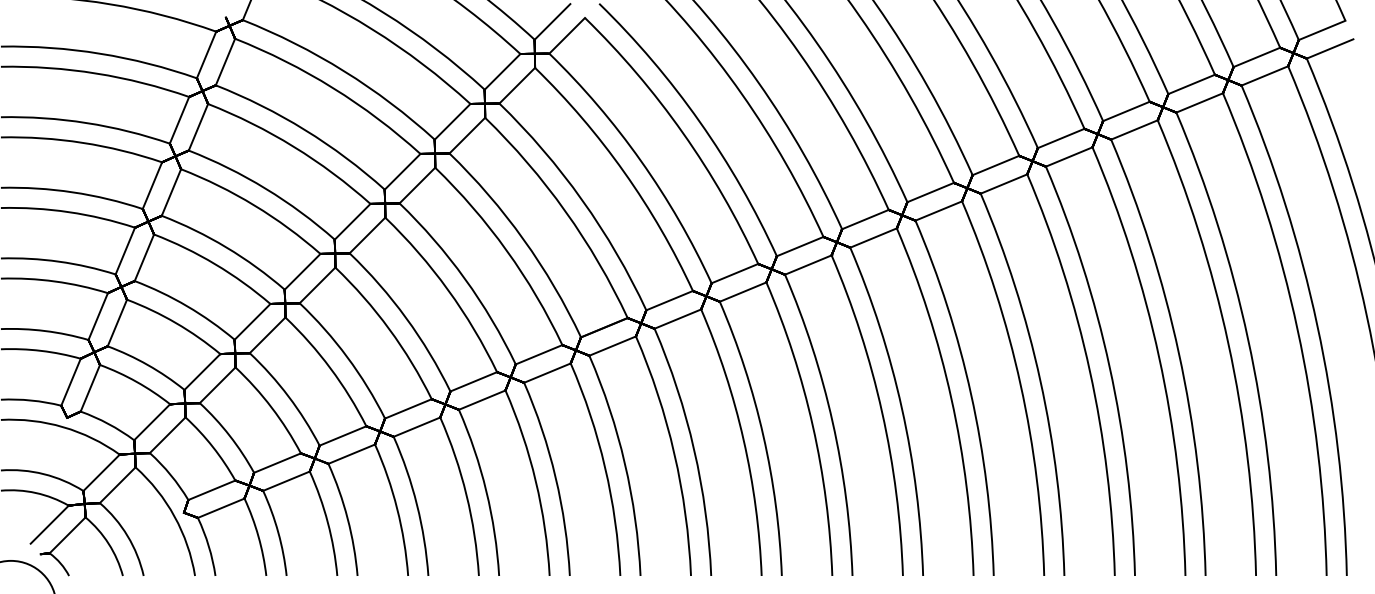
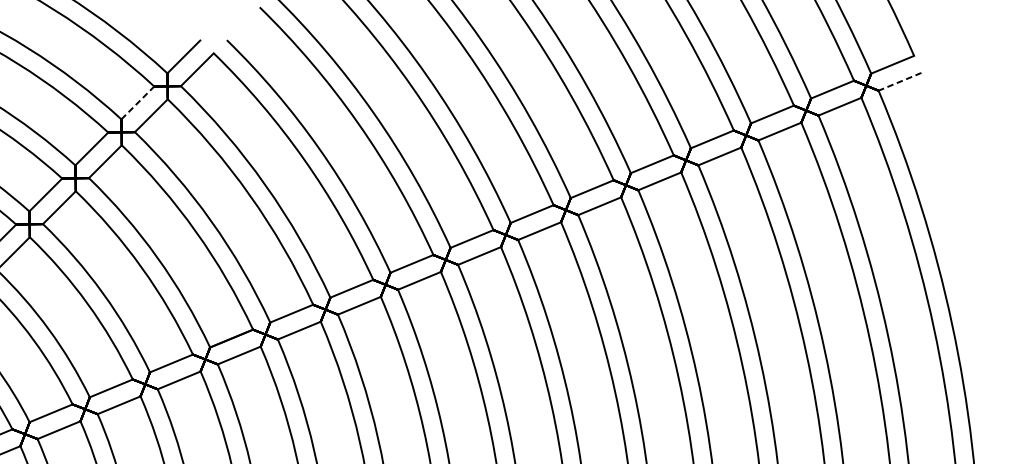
line: (1329, 49) -> (899, 82), solid -> dashed
line: (502, 71) -> (137, 102), solid -> dashed

